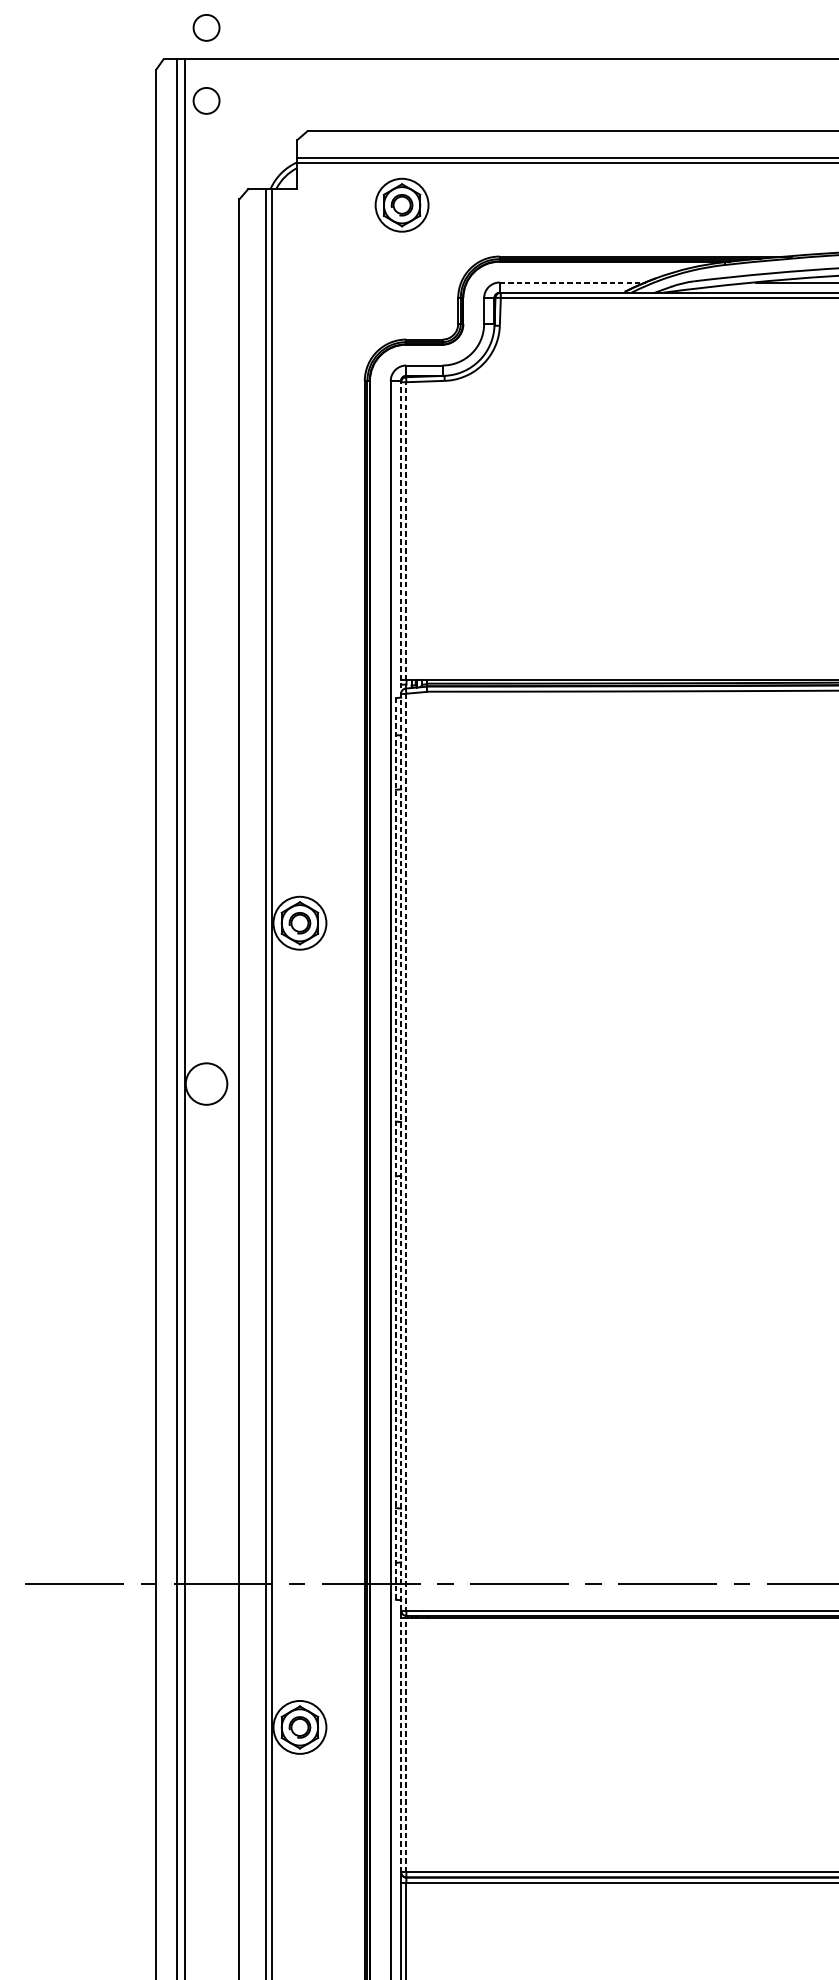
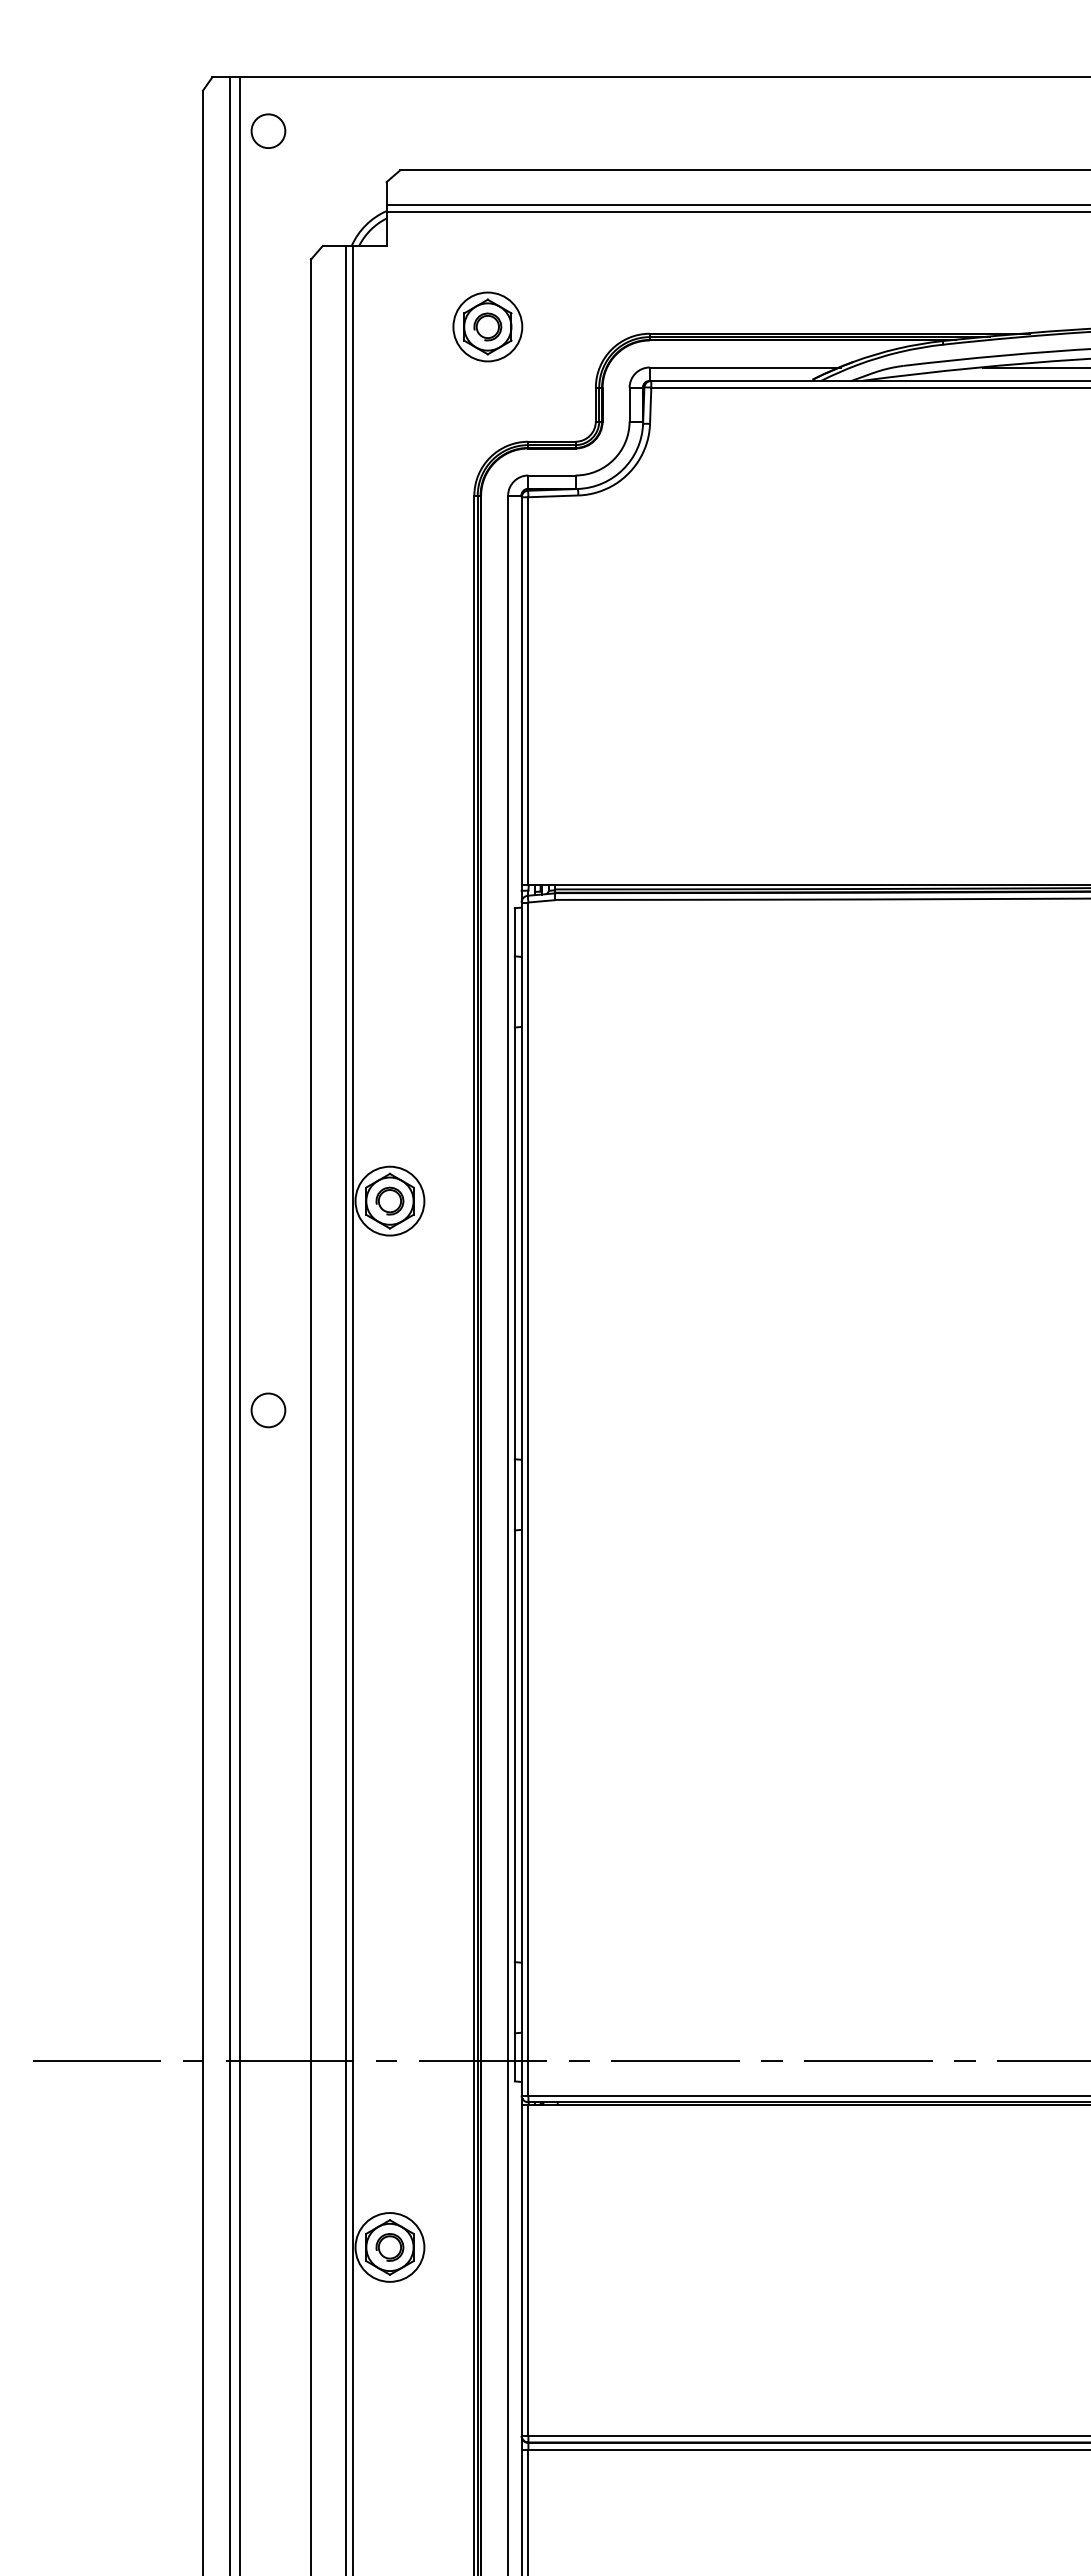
circle: (206, 27) -> (268, 35), removed
part: (401, 204) -> (487, 326), moved
line: (573, 282) -> (745, 367), dashed -> solid
line: (406, 530) -> (528, 690), dashed -> solid
circle: (206, 1084) -> (268, 1410), size x0.62
line: (401, 1127) -> (521, 1466), dashed -> solid
line: (395, 1148) -> (514, 1494), dashed -> solid
line: (406, 1152) -> (528, 1499), dashed -> solid
line: (406, 1745) -> (528, 2270), dashed -> solid

